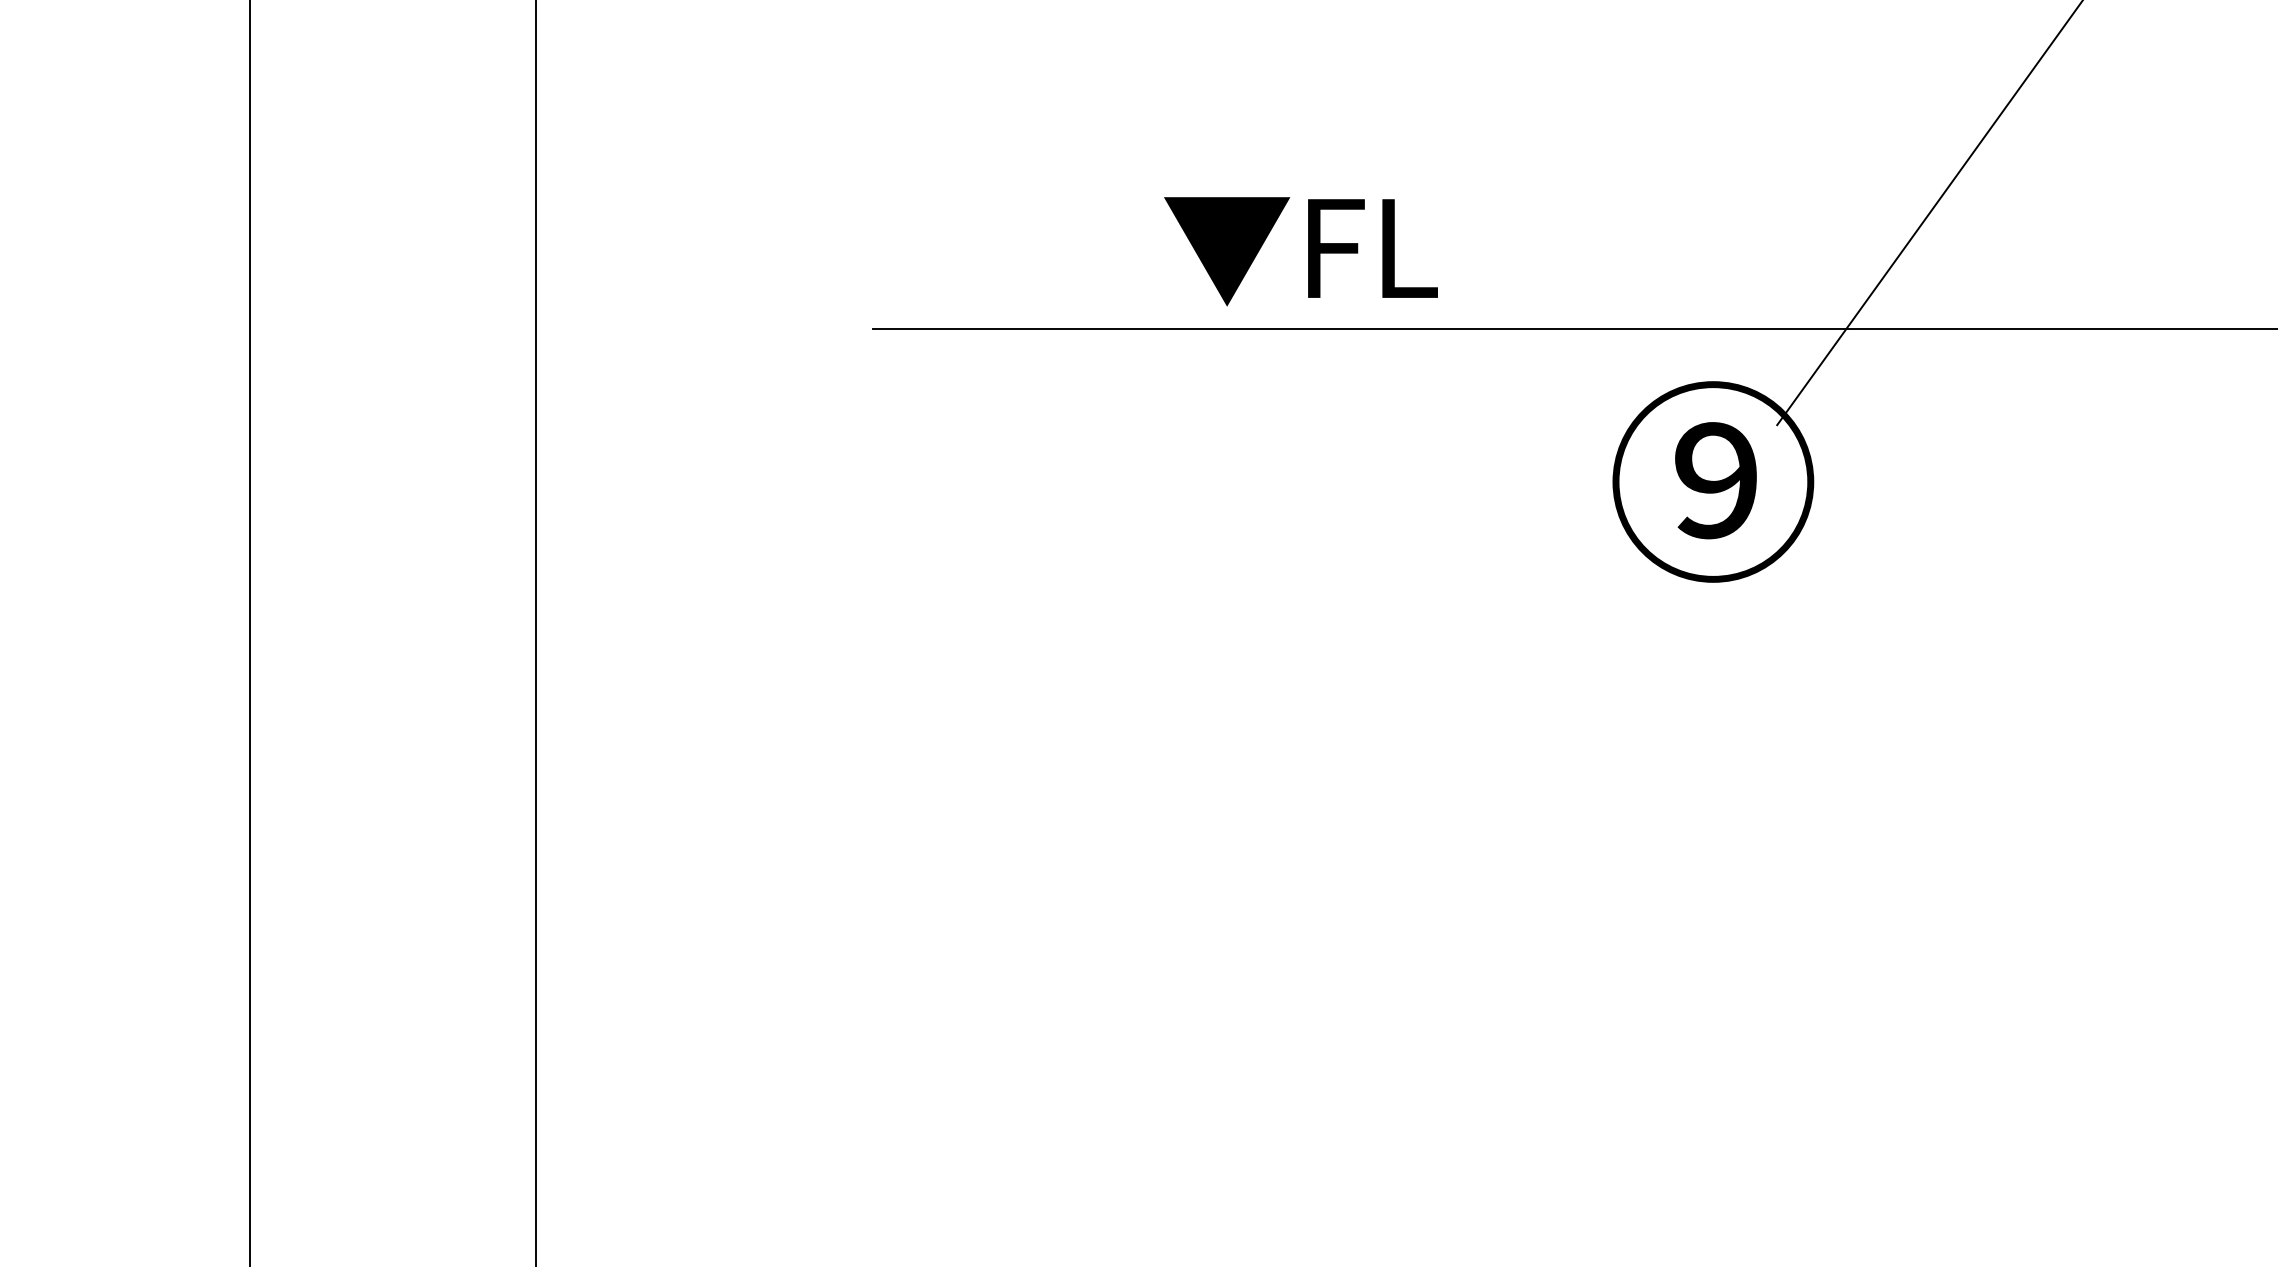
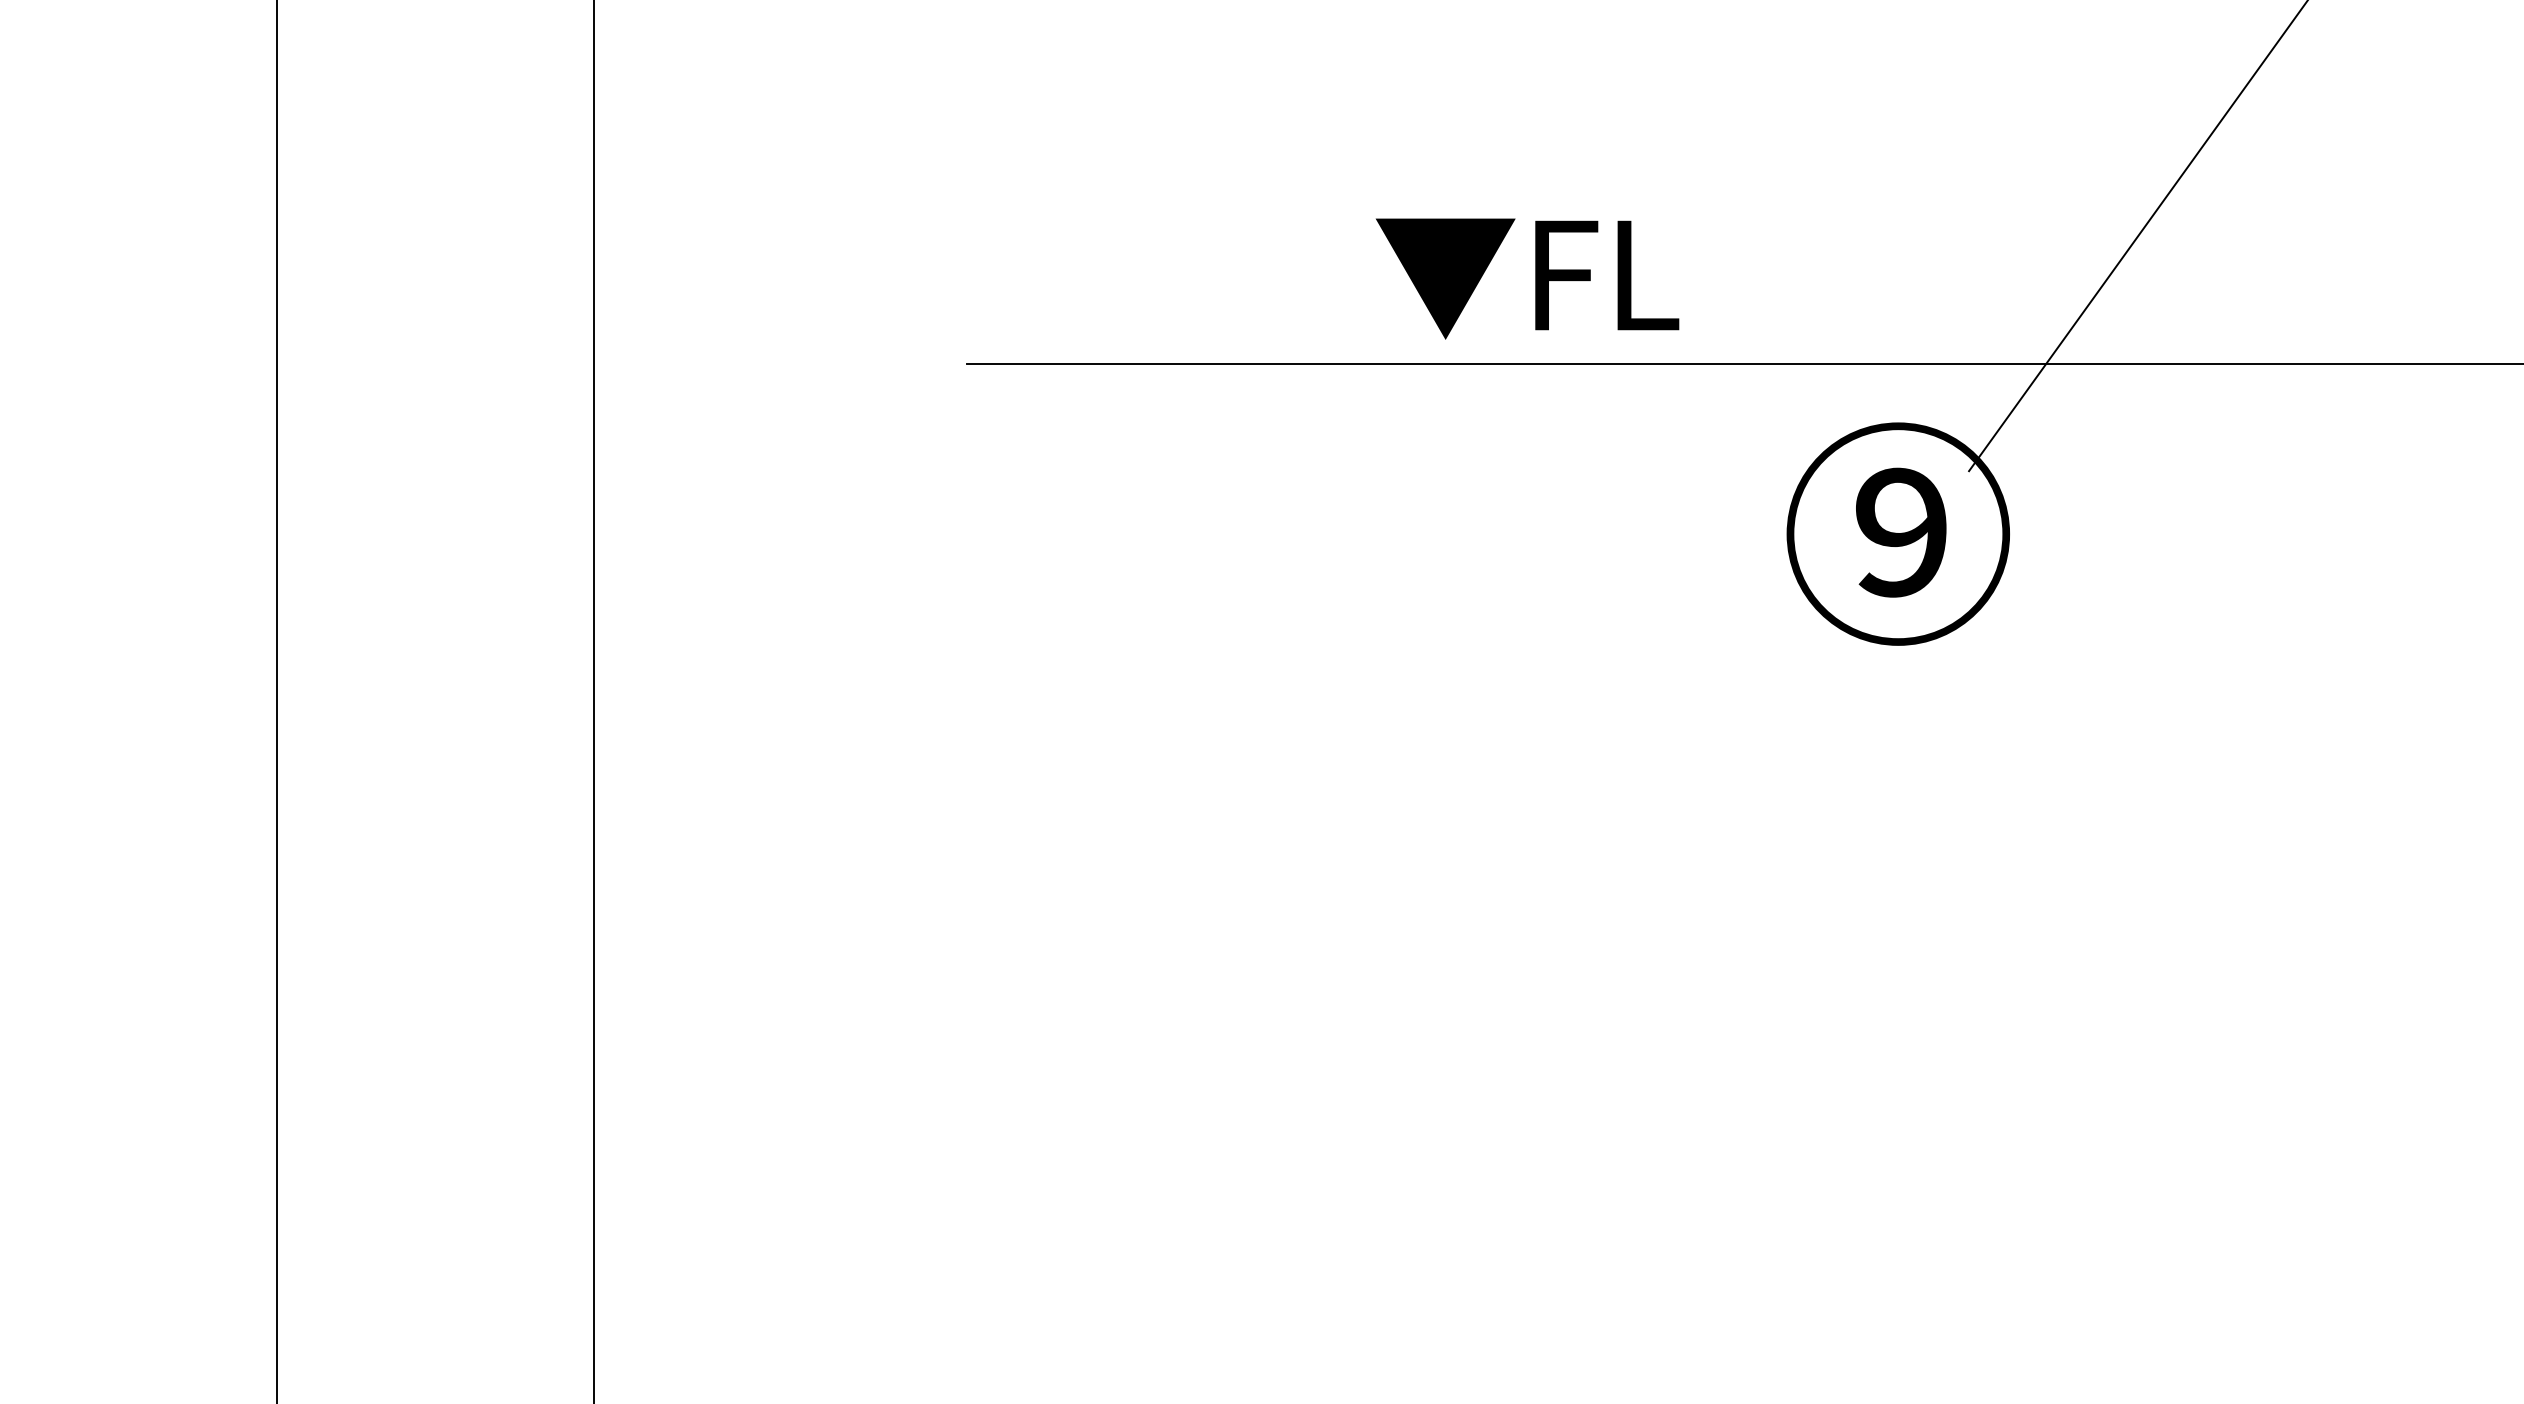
text: (1301, 251) -> (1527, 278), moved

